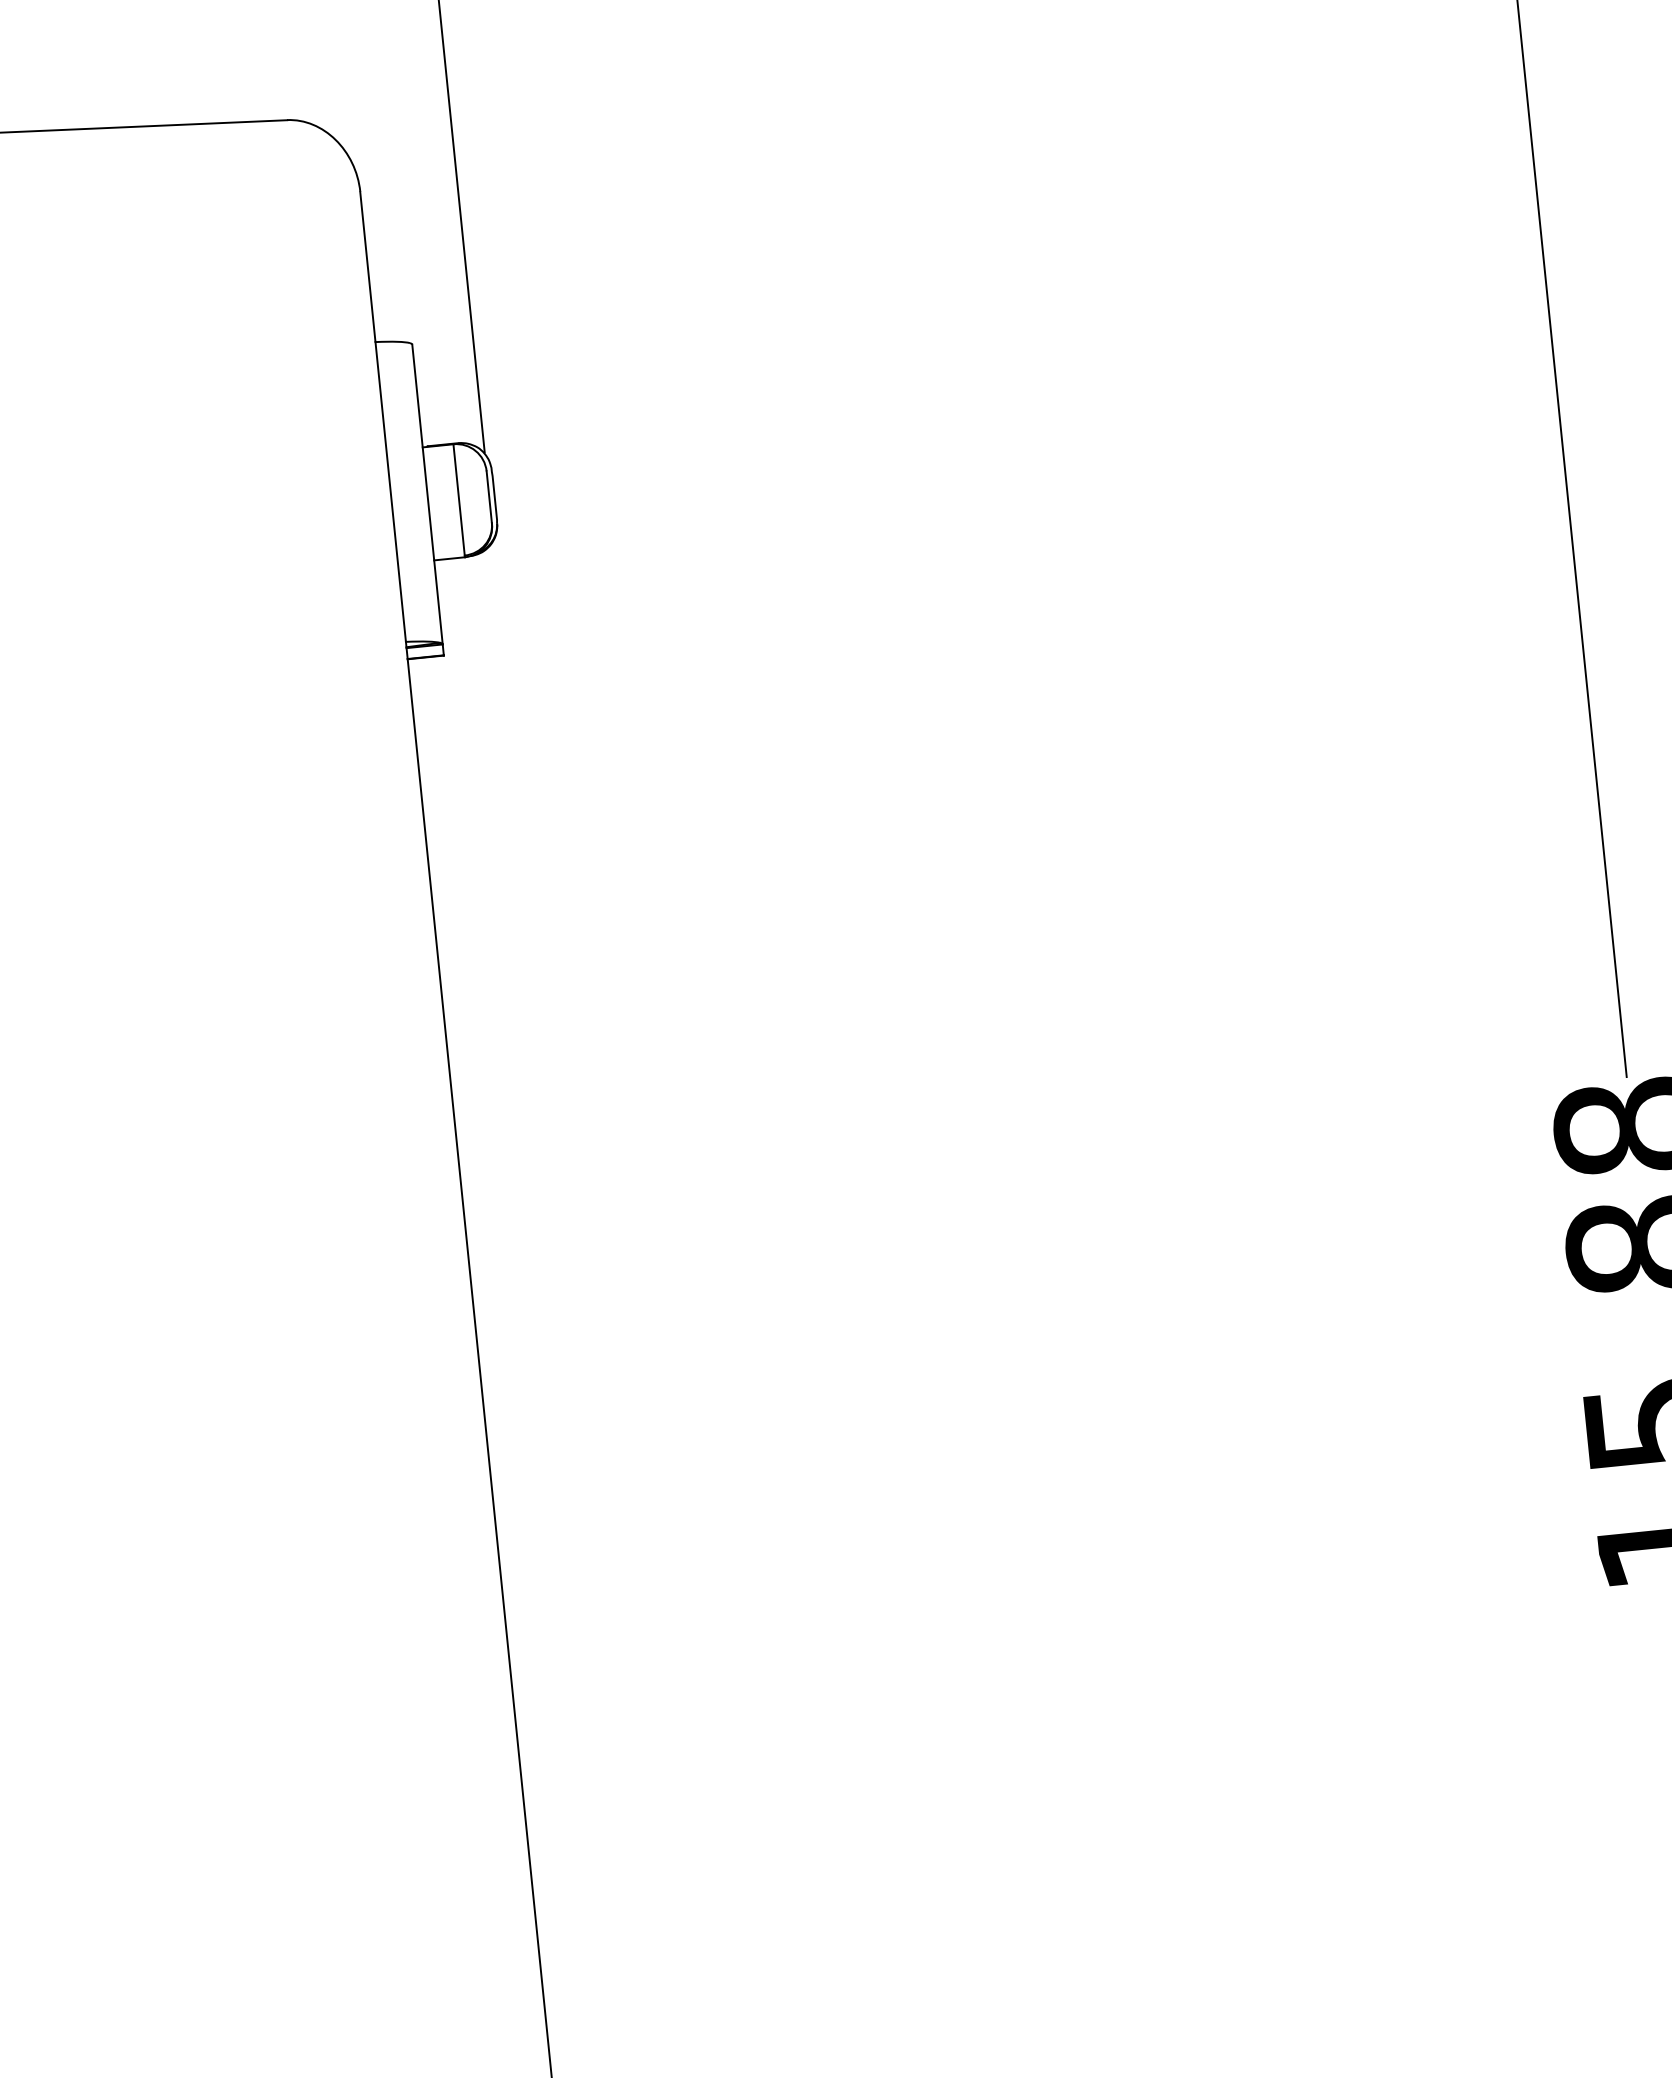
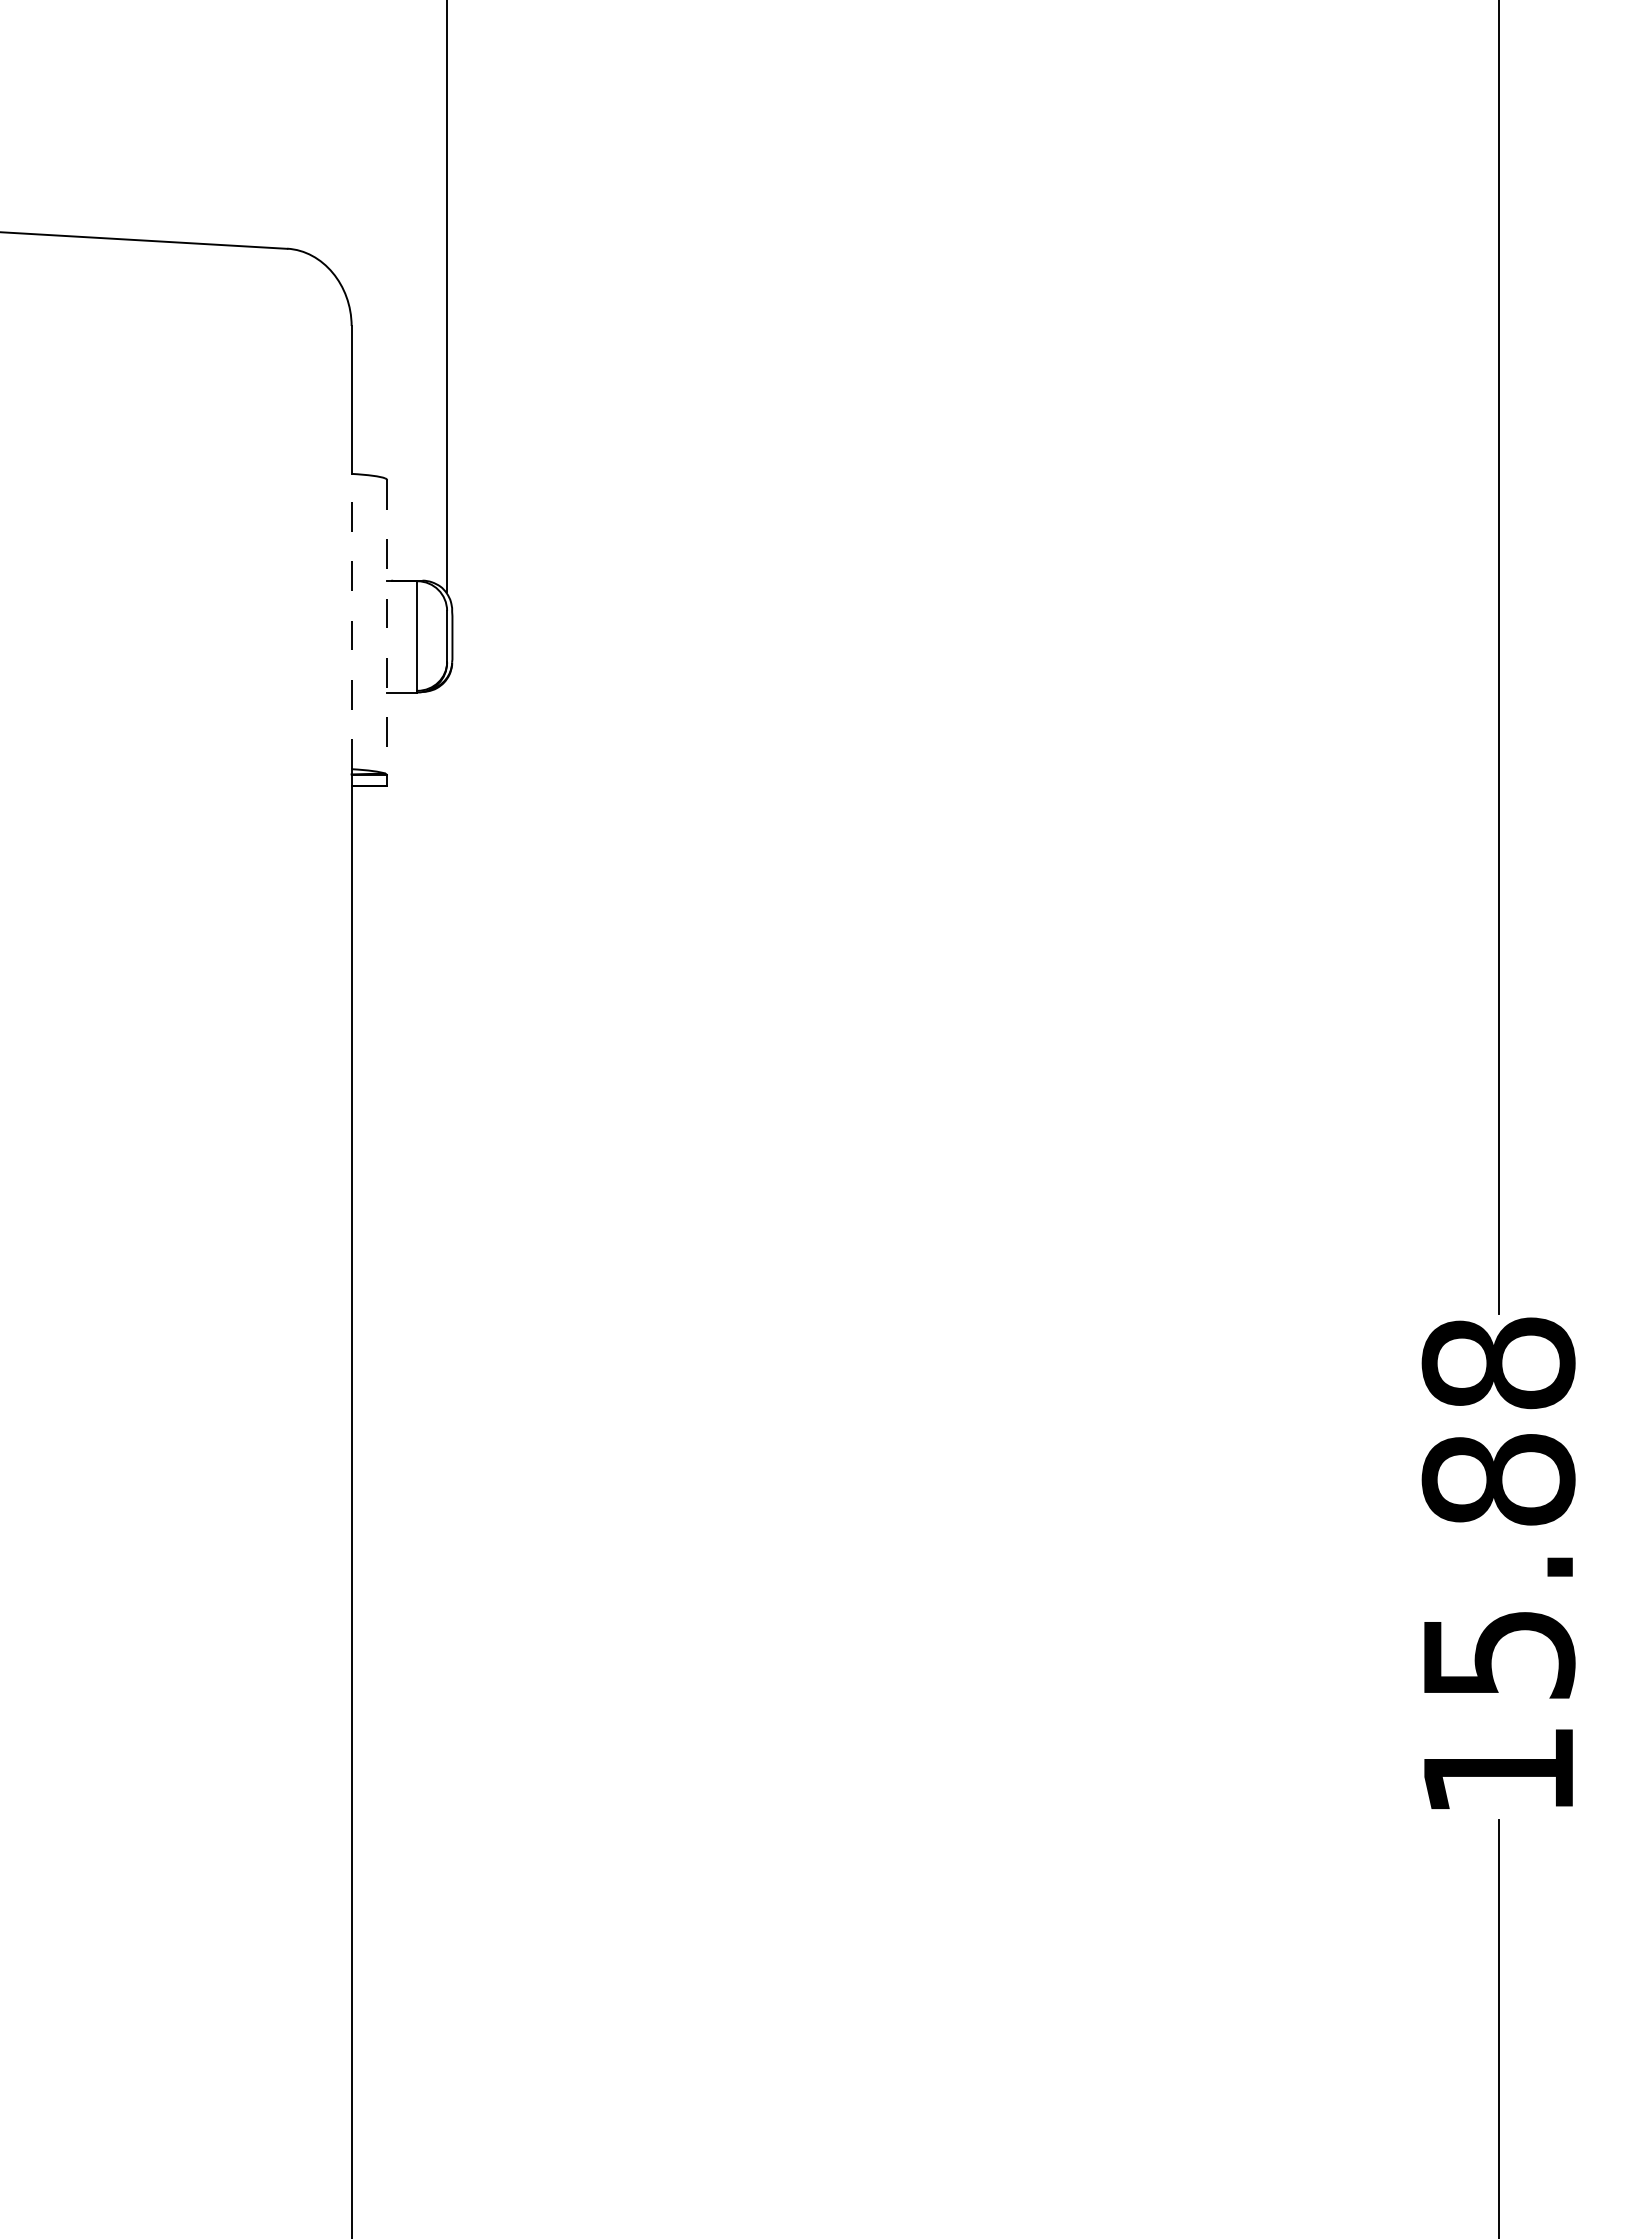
line: (390, 491) -> (351, 621), solid -> dashed
line: (427, 494) -> (387, 627), solid -> dashed

